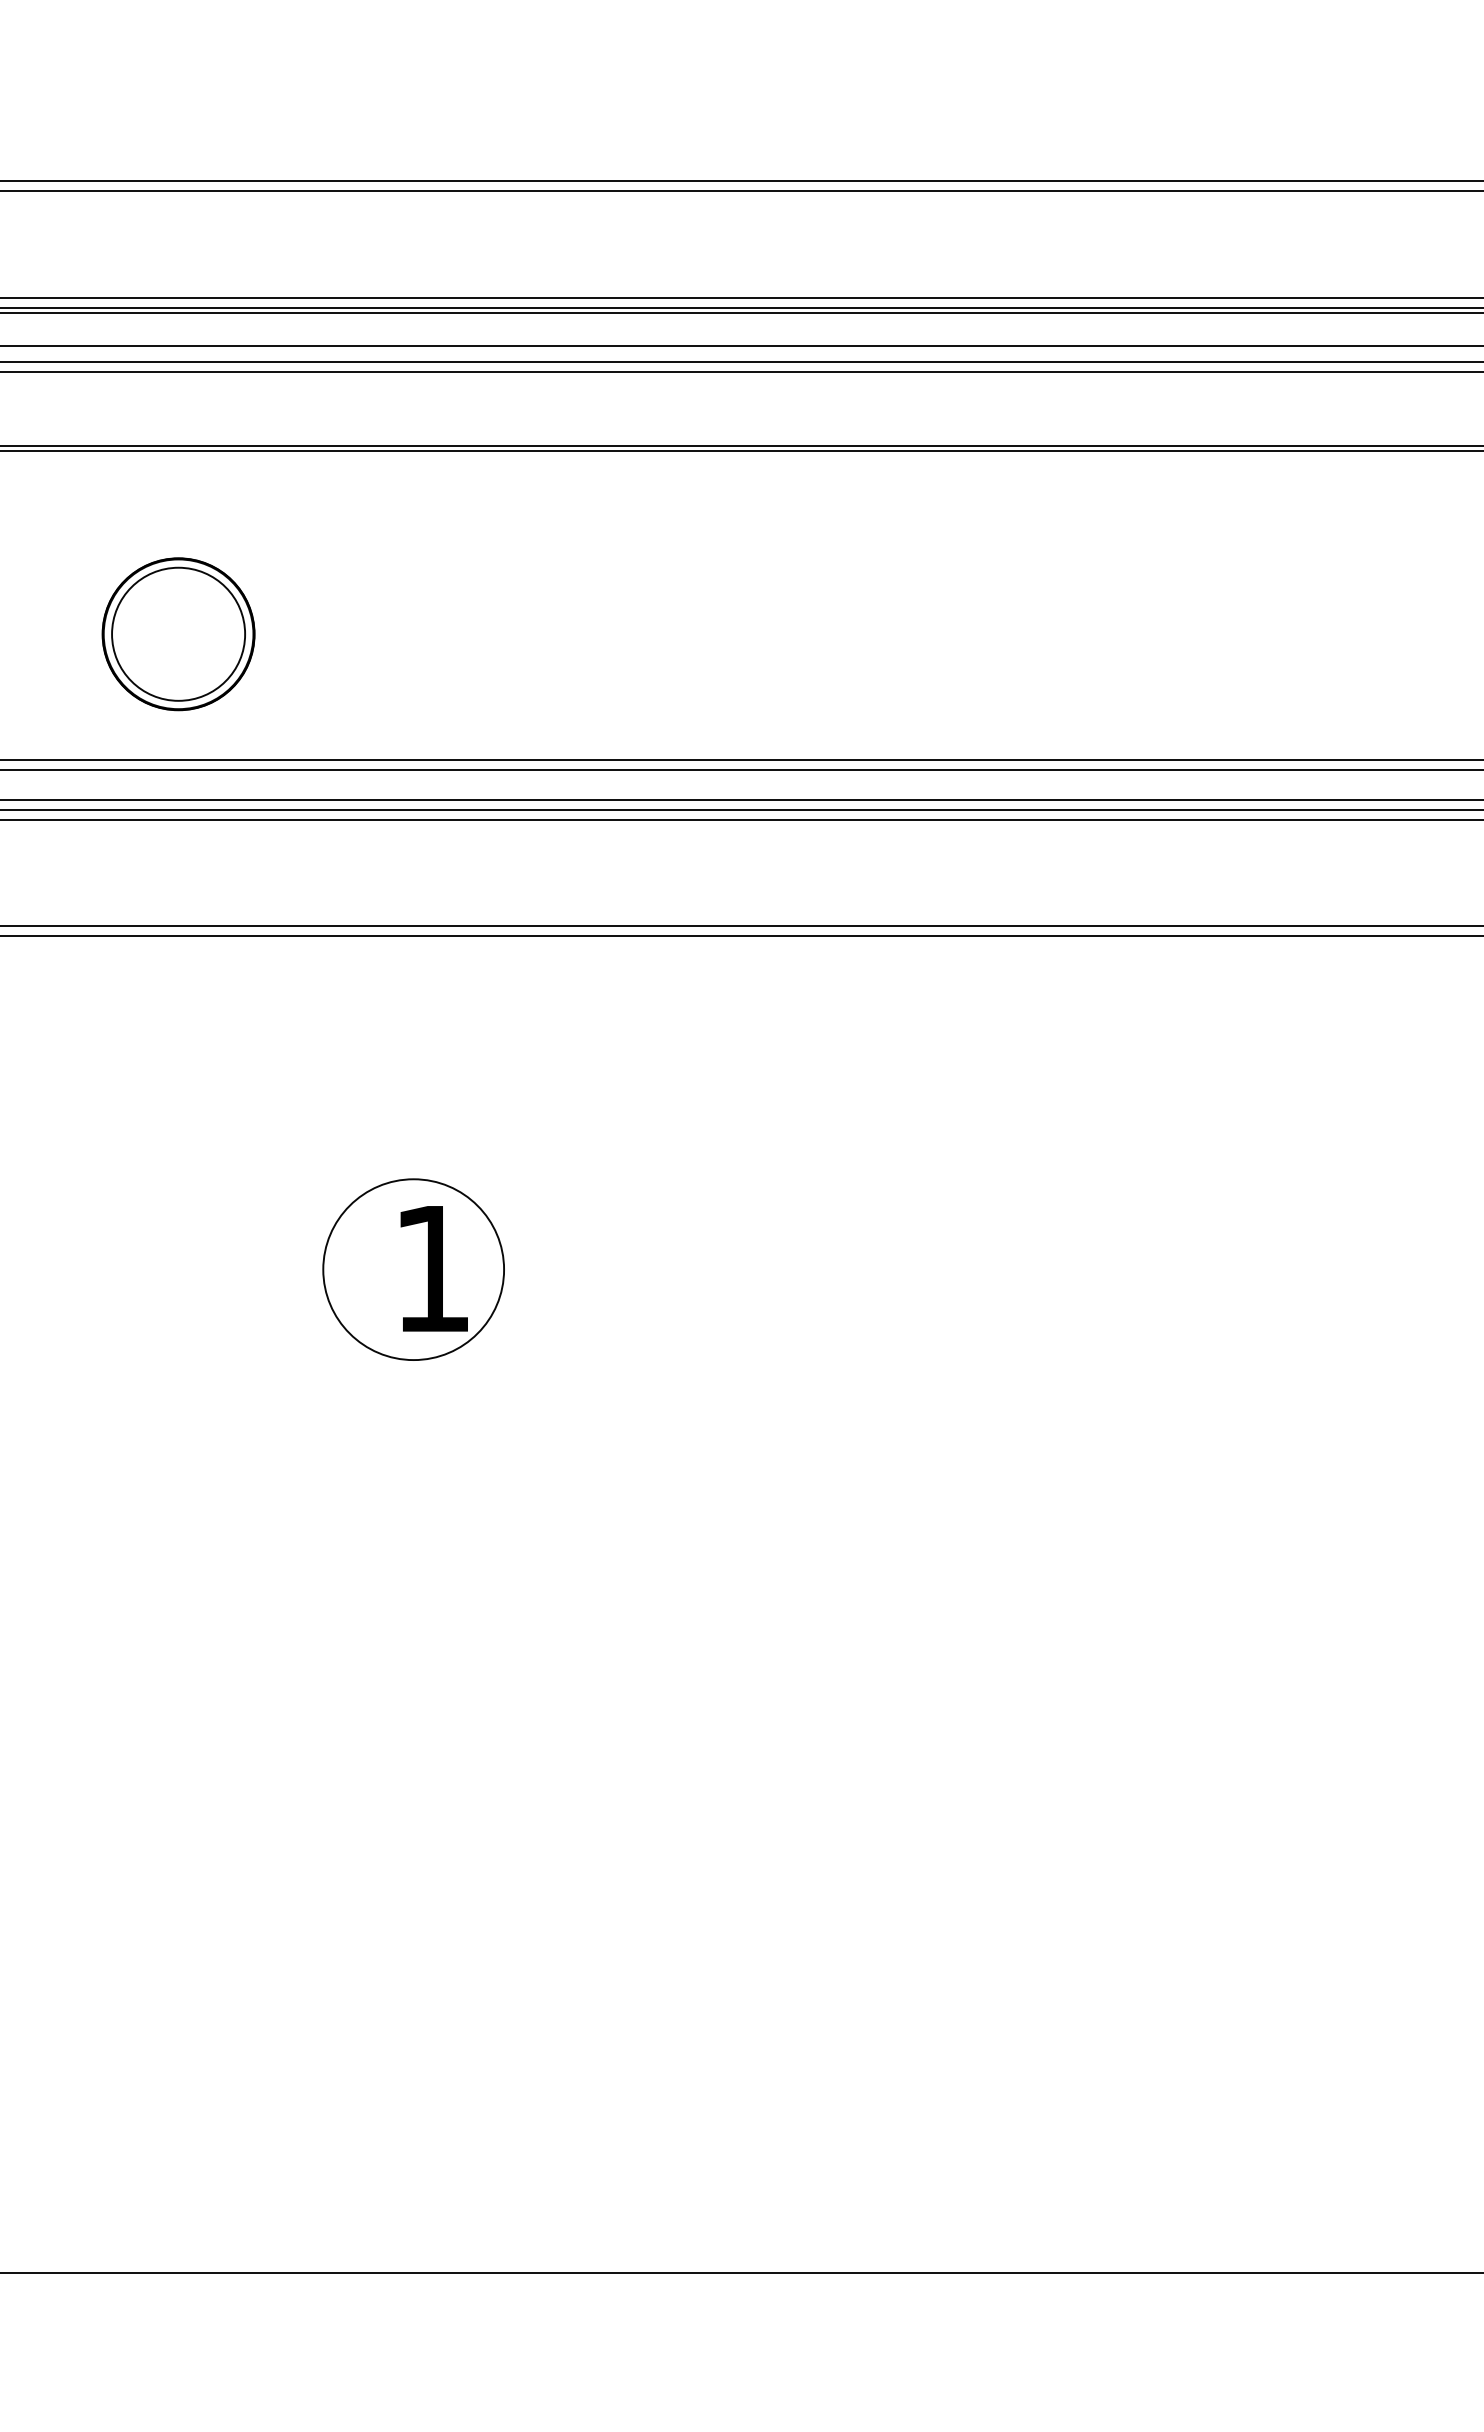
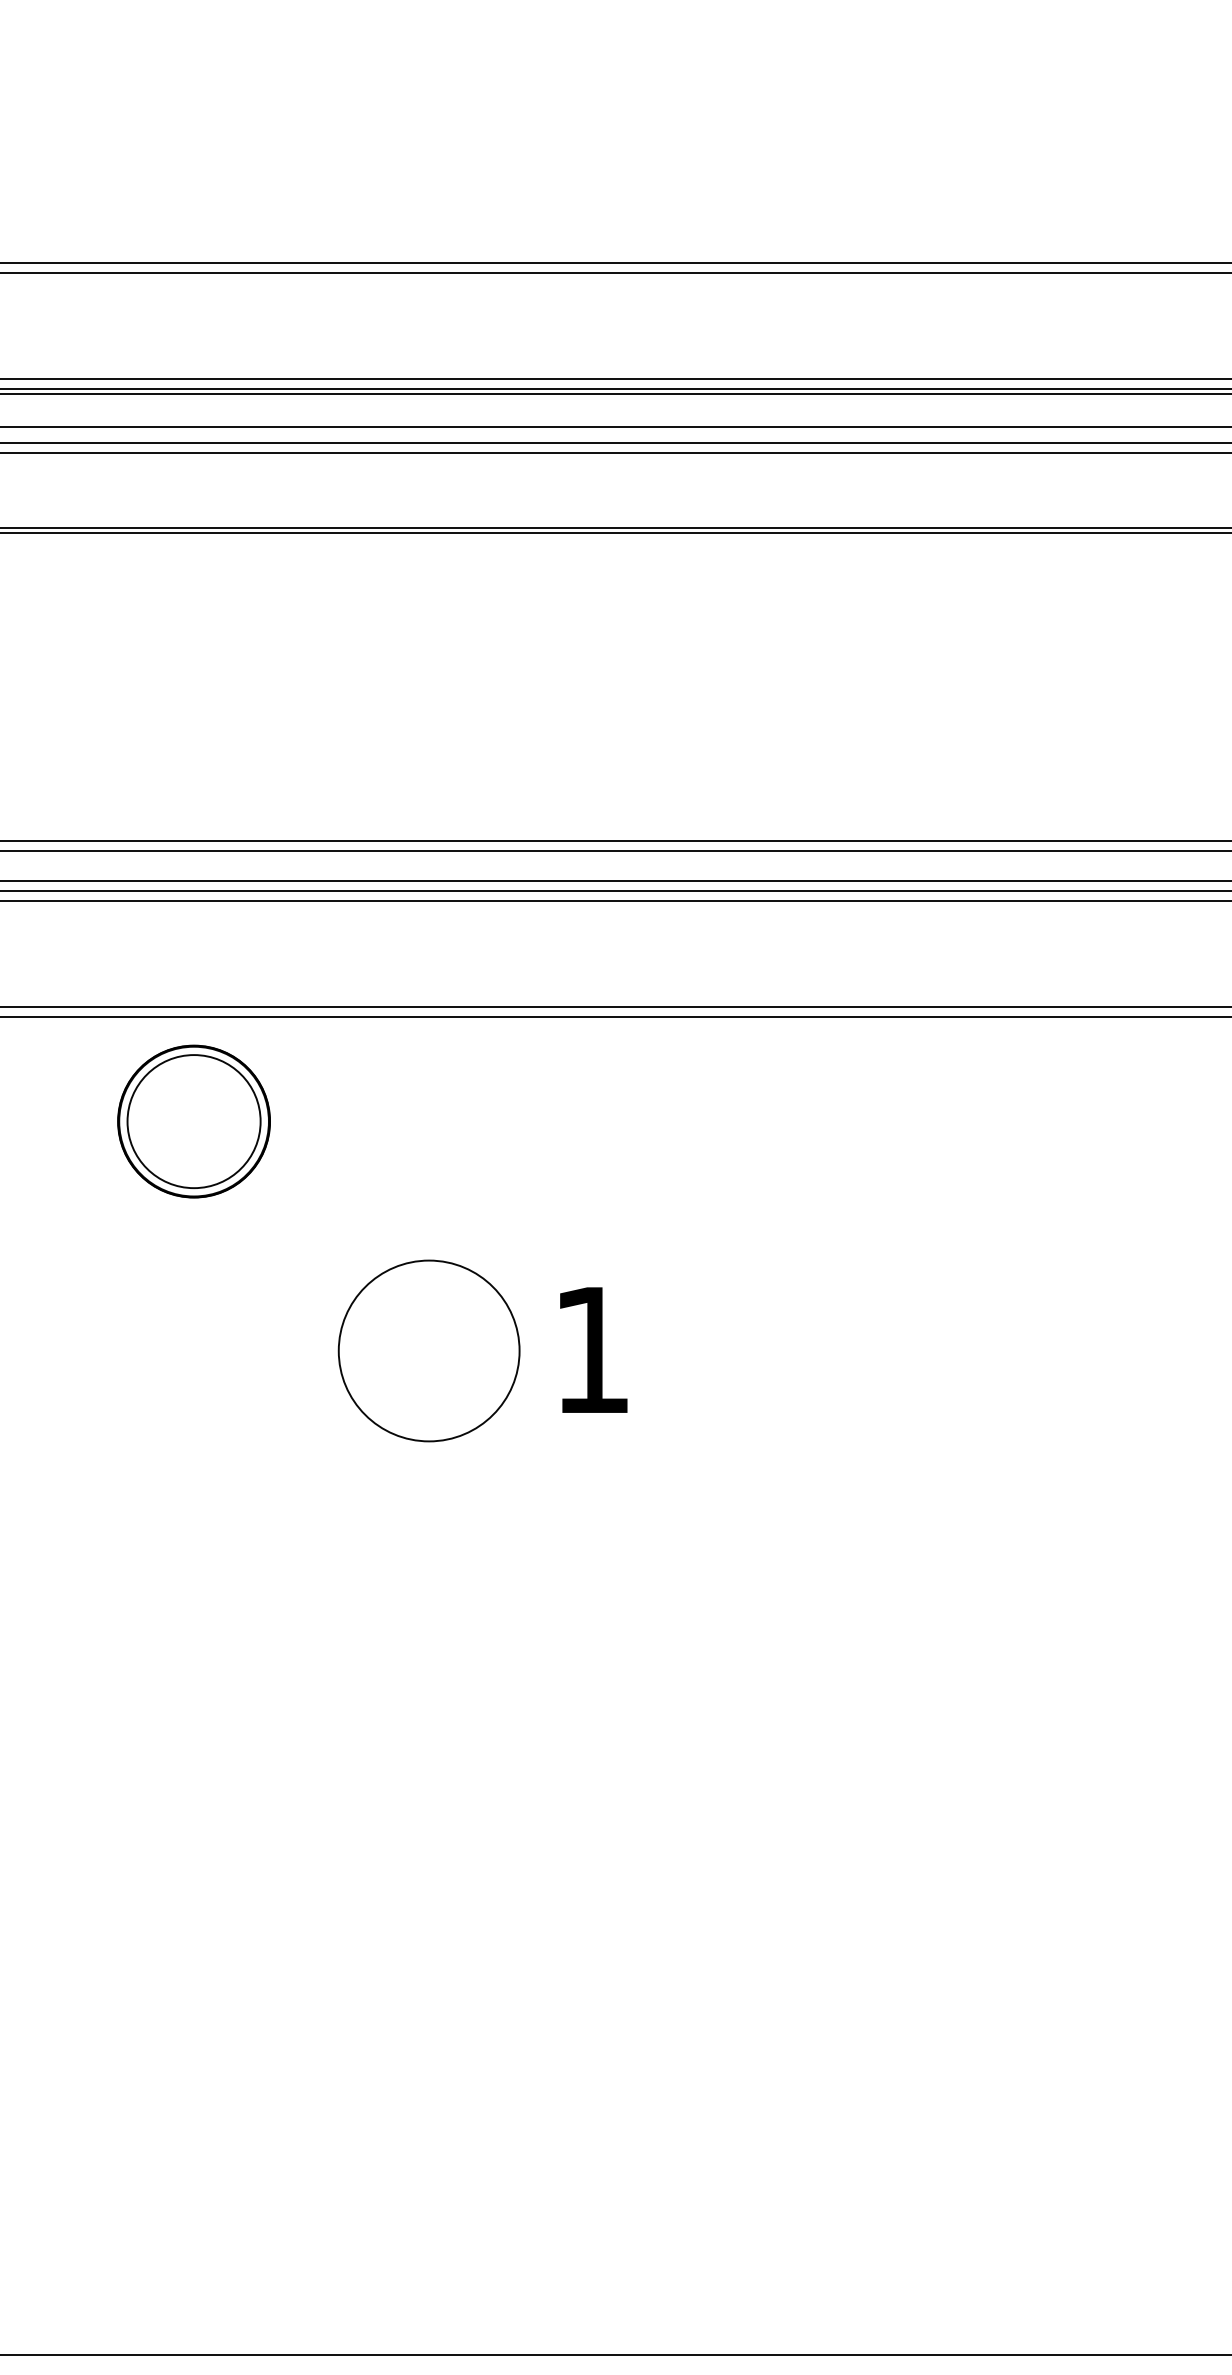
part: (178, 634) -> (193, 1121), moved
text: (433, 1268) -> (592, 1349), moved

